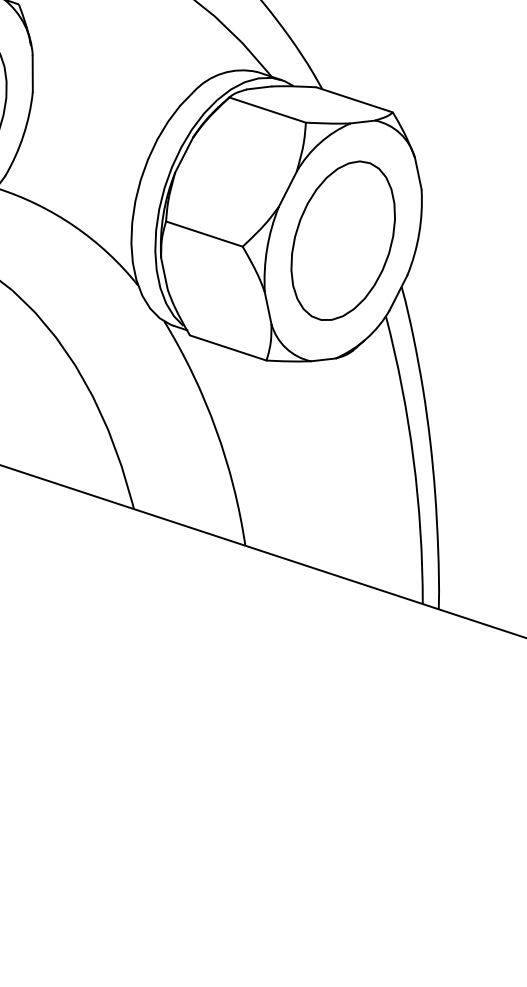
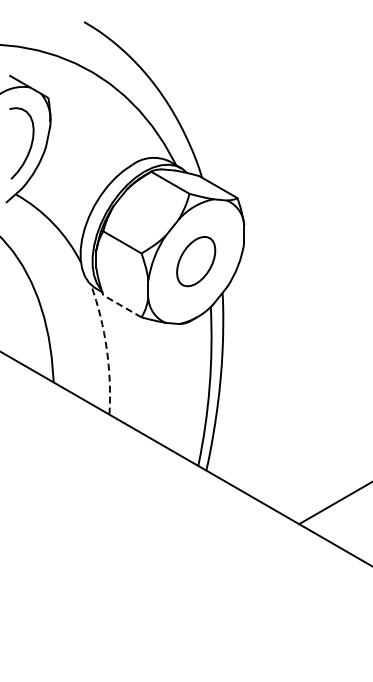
part: (341, 240) -> (195, 261), size x0.6
line: (226, 348) -> (121, 306), solid -> dashed
arc: (215, 429) -> (106, 348), solid -> dashed

